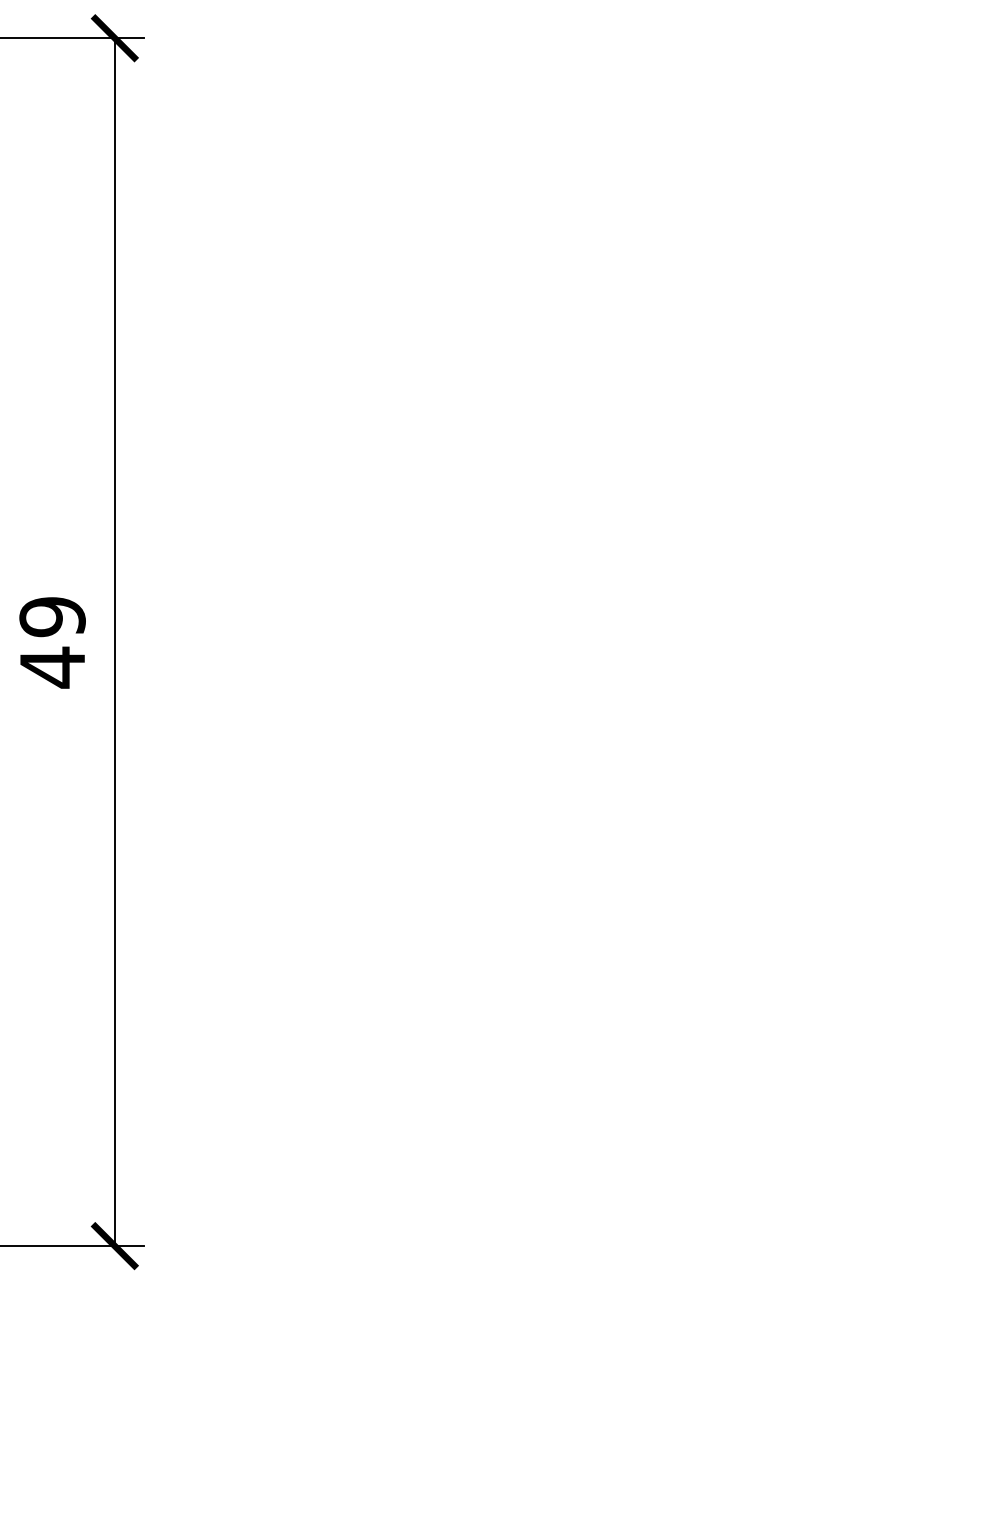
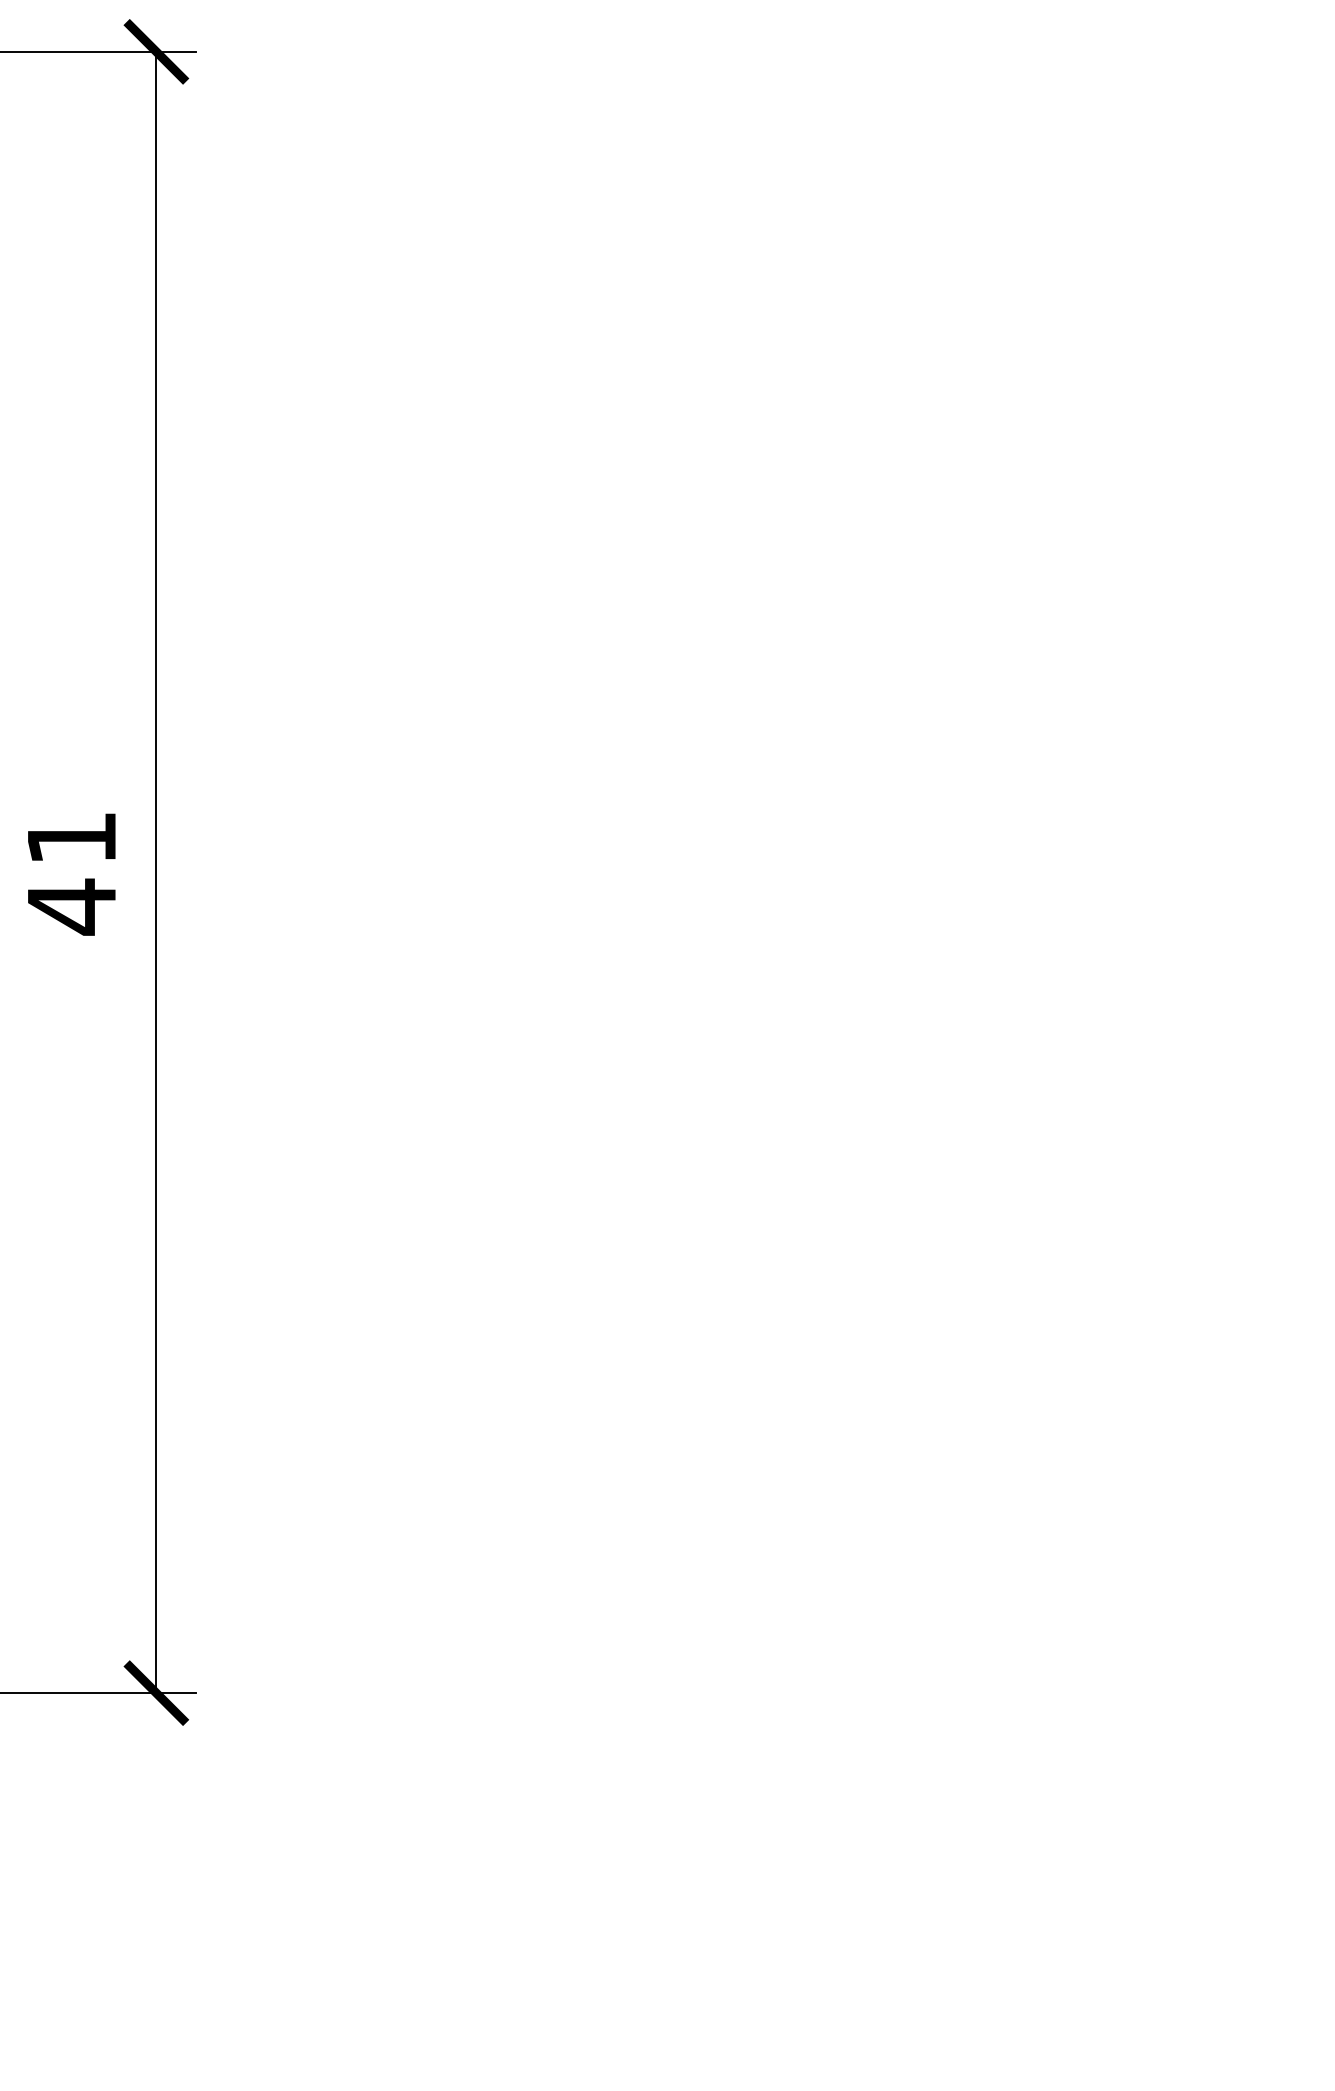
text: (52, 617) -> (71, 838), 49 -> 41

